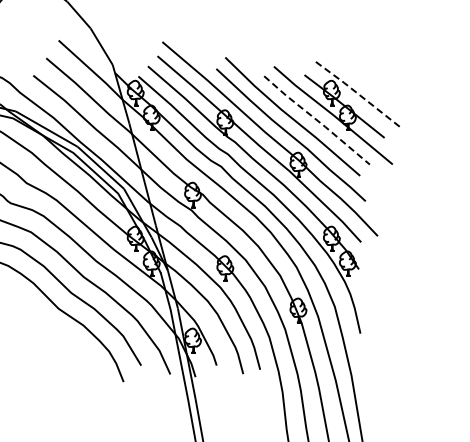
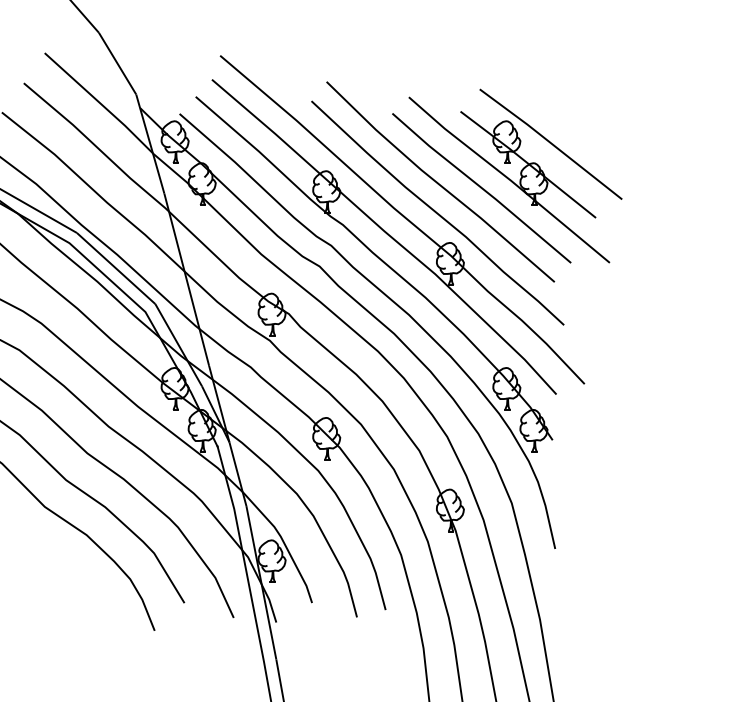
line: (358, 93) -> (551, 142), dashed -> solid
line: (317, 120) -> (482, 188), dashed -> solid

